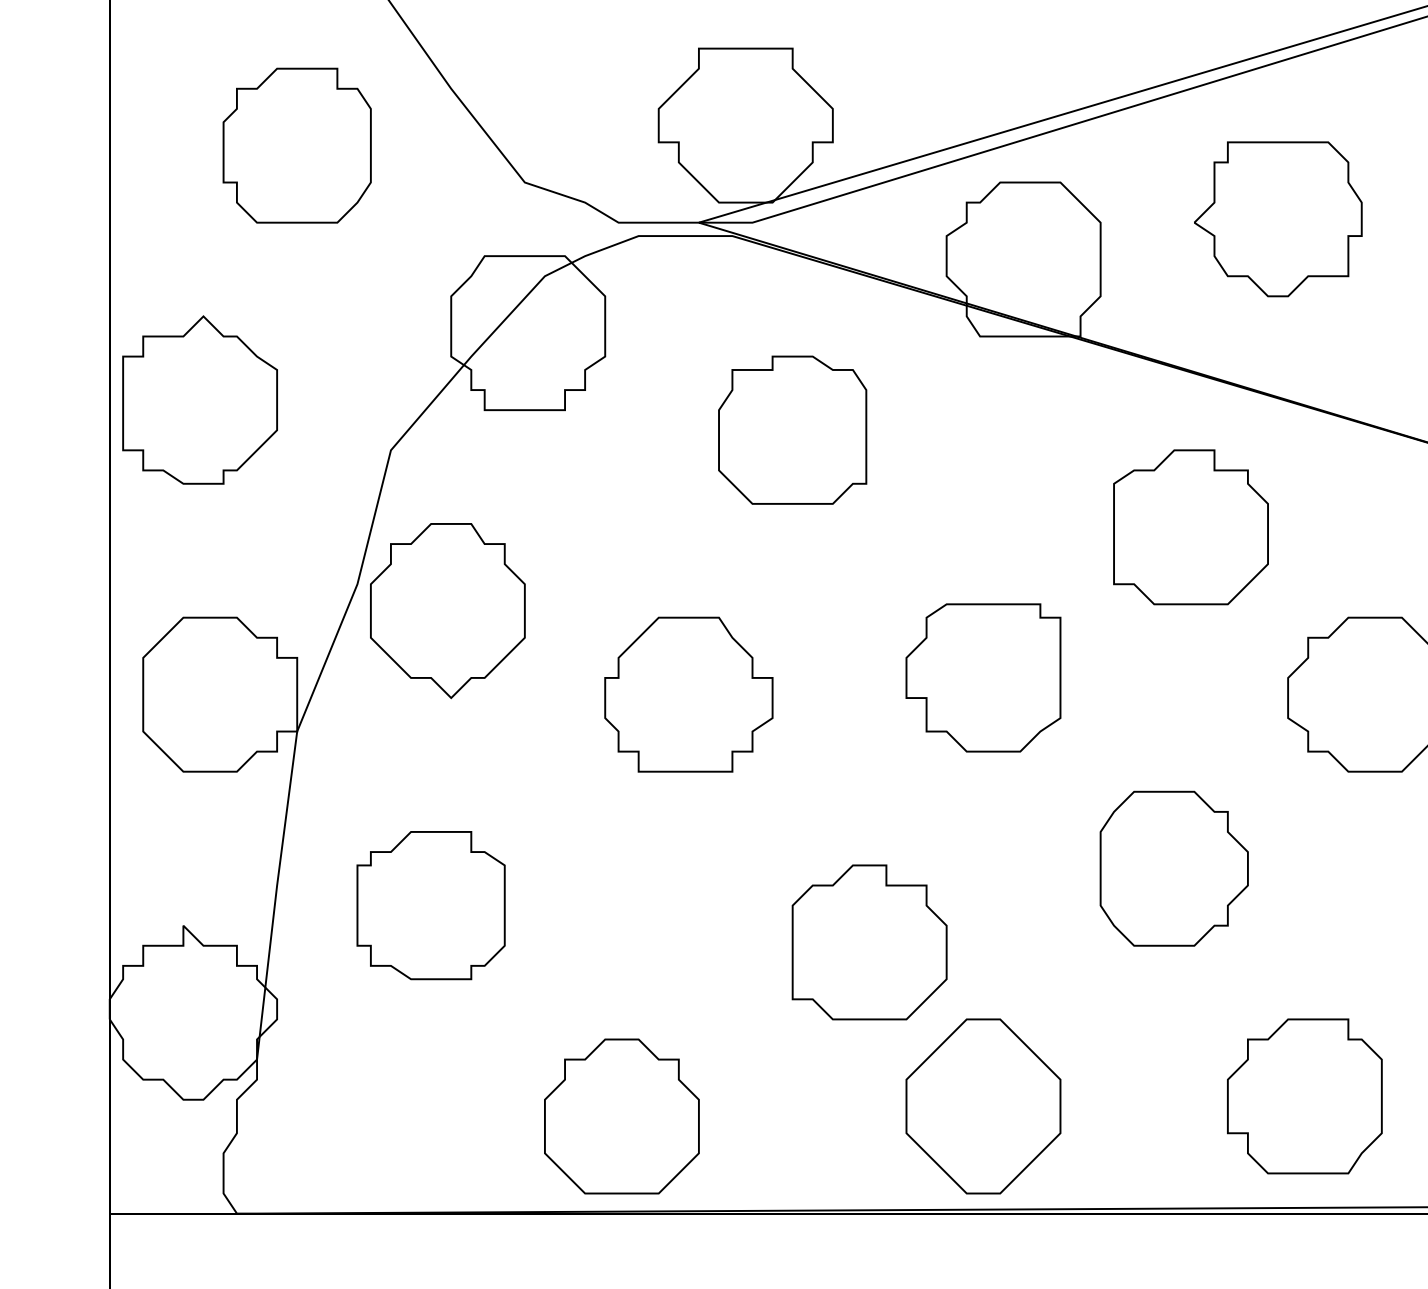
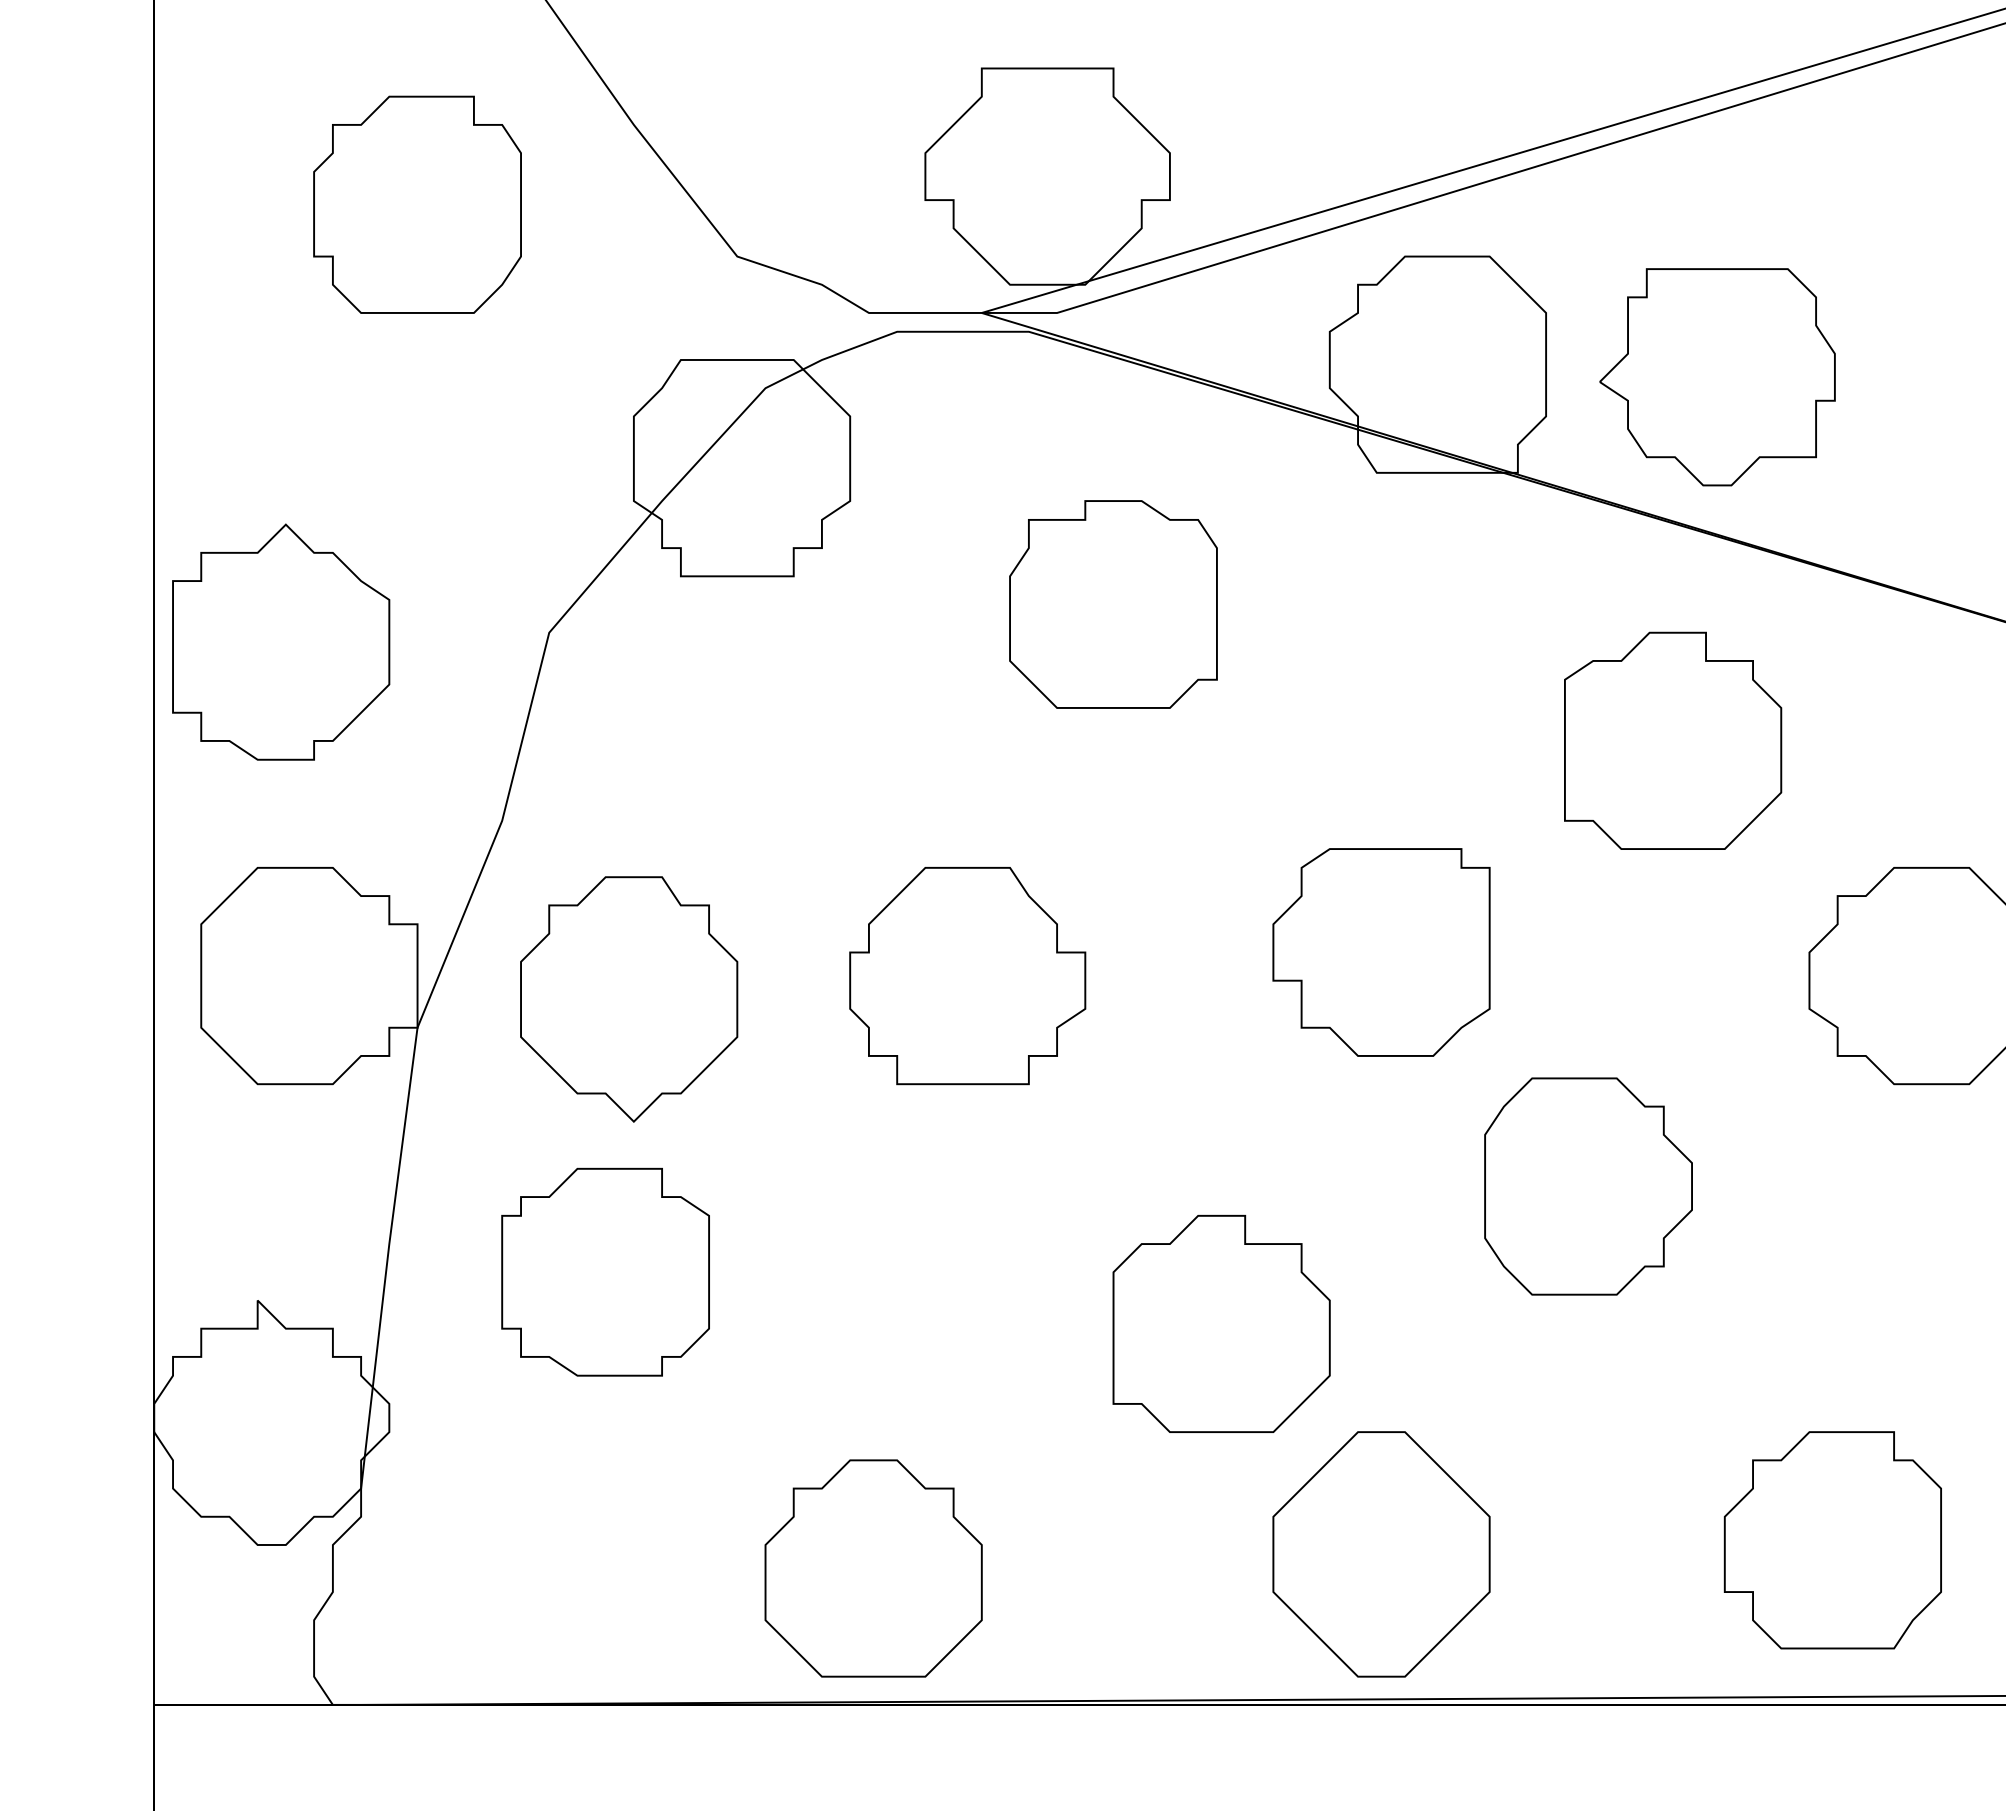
part: (1278, 219) -> (1717, 377), moved
part: (200, 399) -> (281, 641), moved
part: (448, 611) -> (629, 999), moved
part: (1174, 868) -> (1588, 1186), moved

